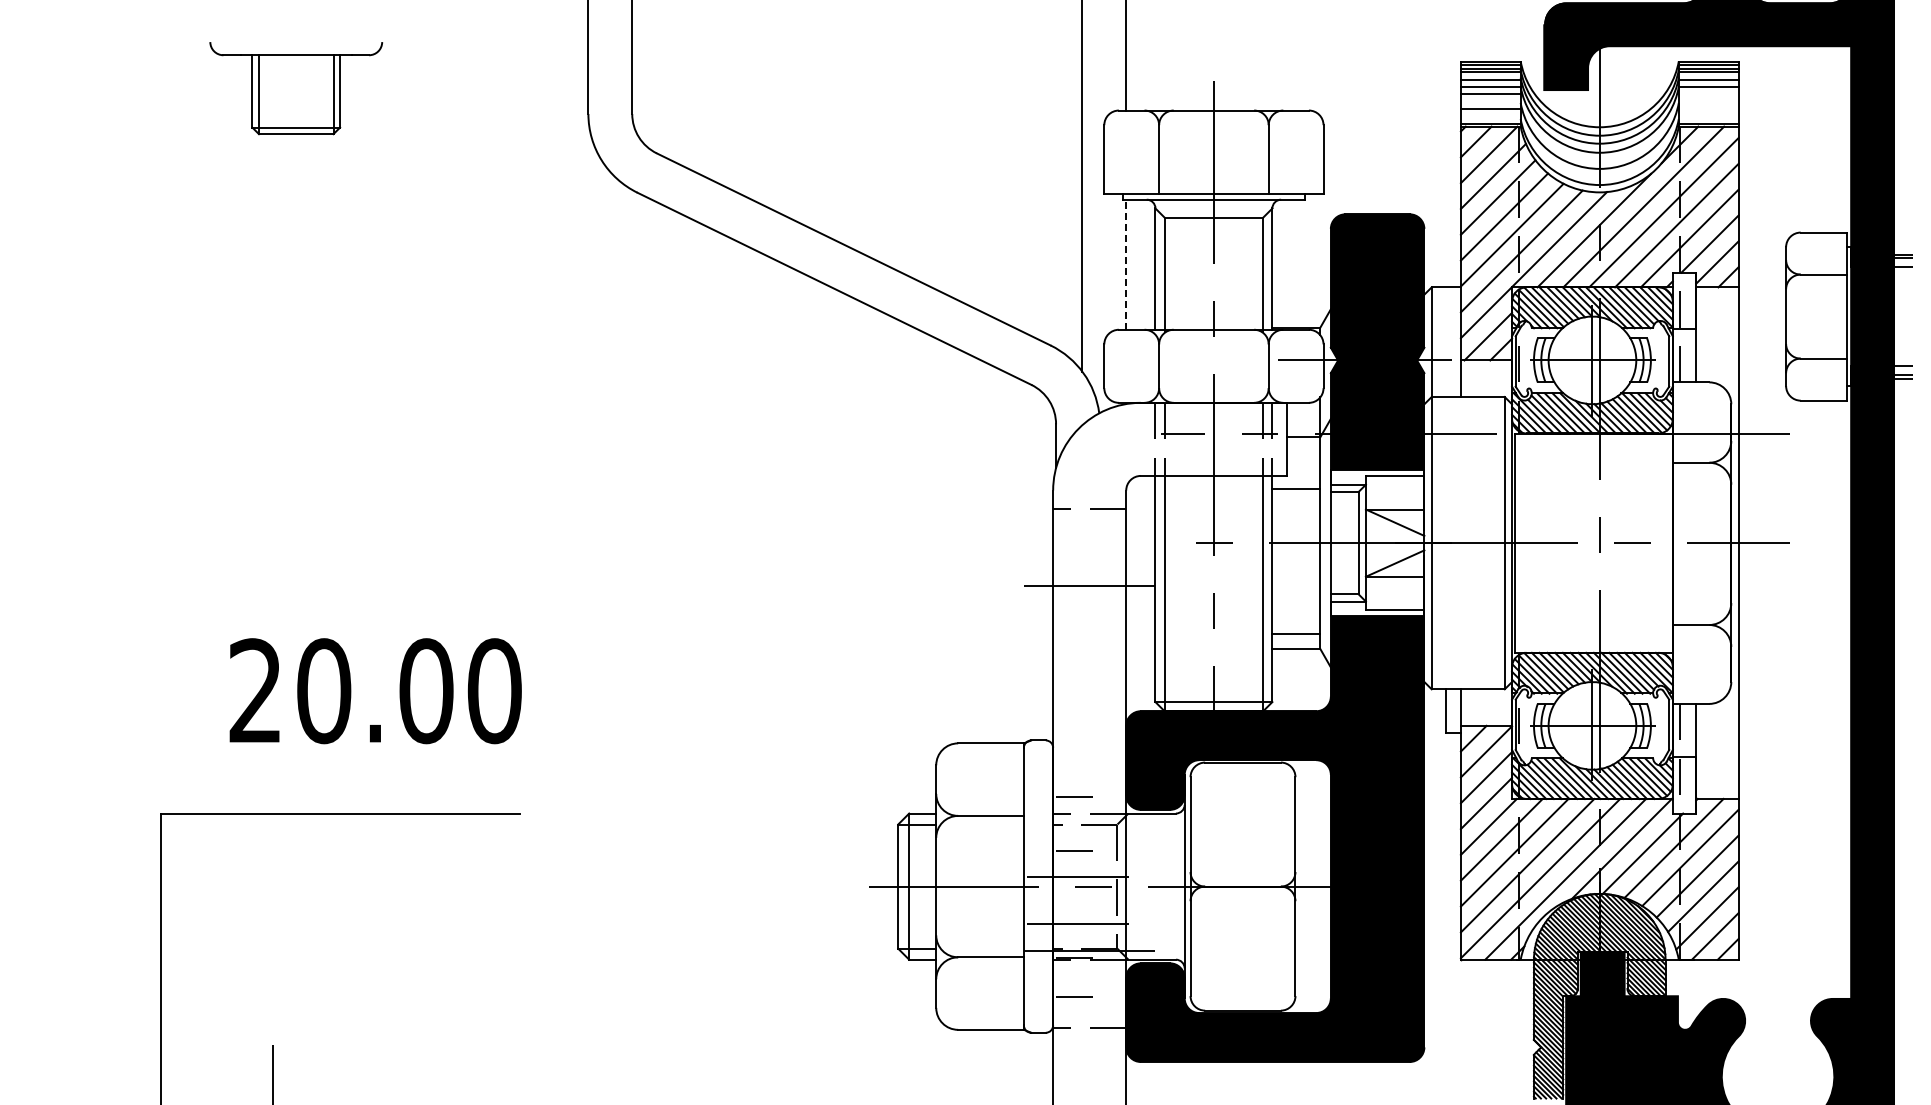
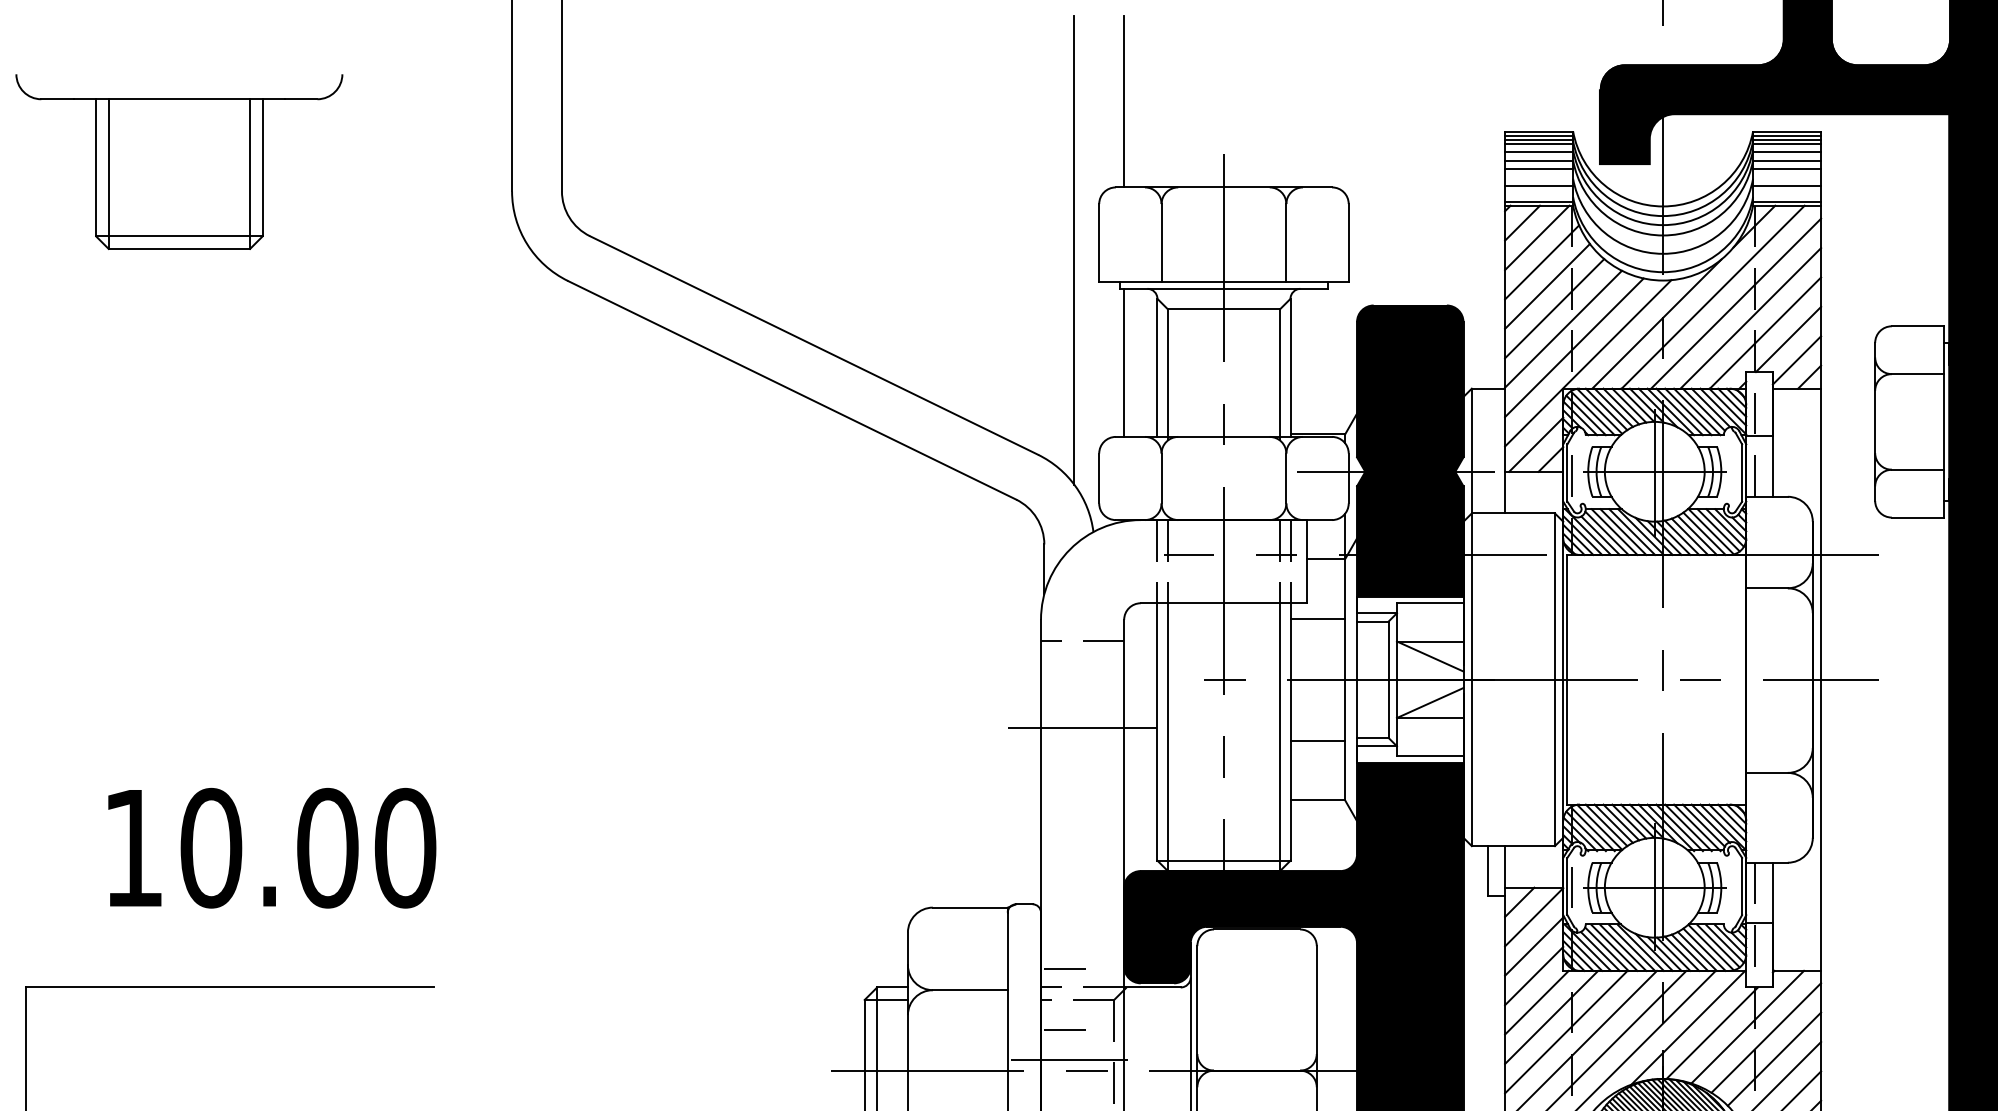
part: (296, 88) -> (179, 162), size x1.67
line: (1708, 94) -> (1786, 169), added
line: (1708, 109) -> (1786, 186), added
line: (1126, 264) -> (1124, 362), dashed -> solid
line: (1296, 633) -> (1317, 740), moved
text: (254, 690) -> (132, 847), 20.00 -> 10.00

